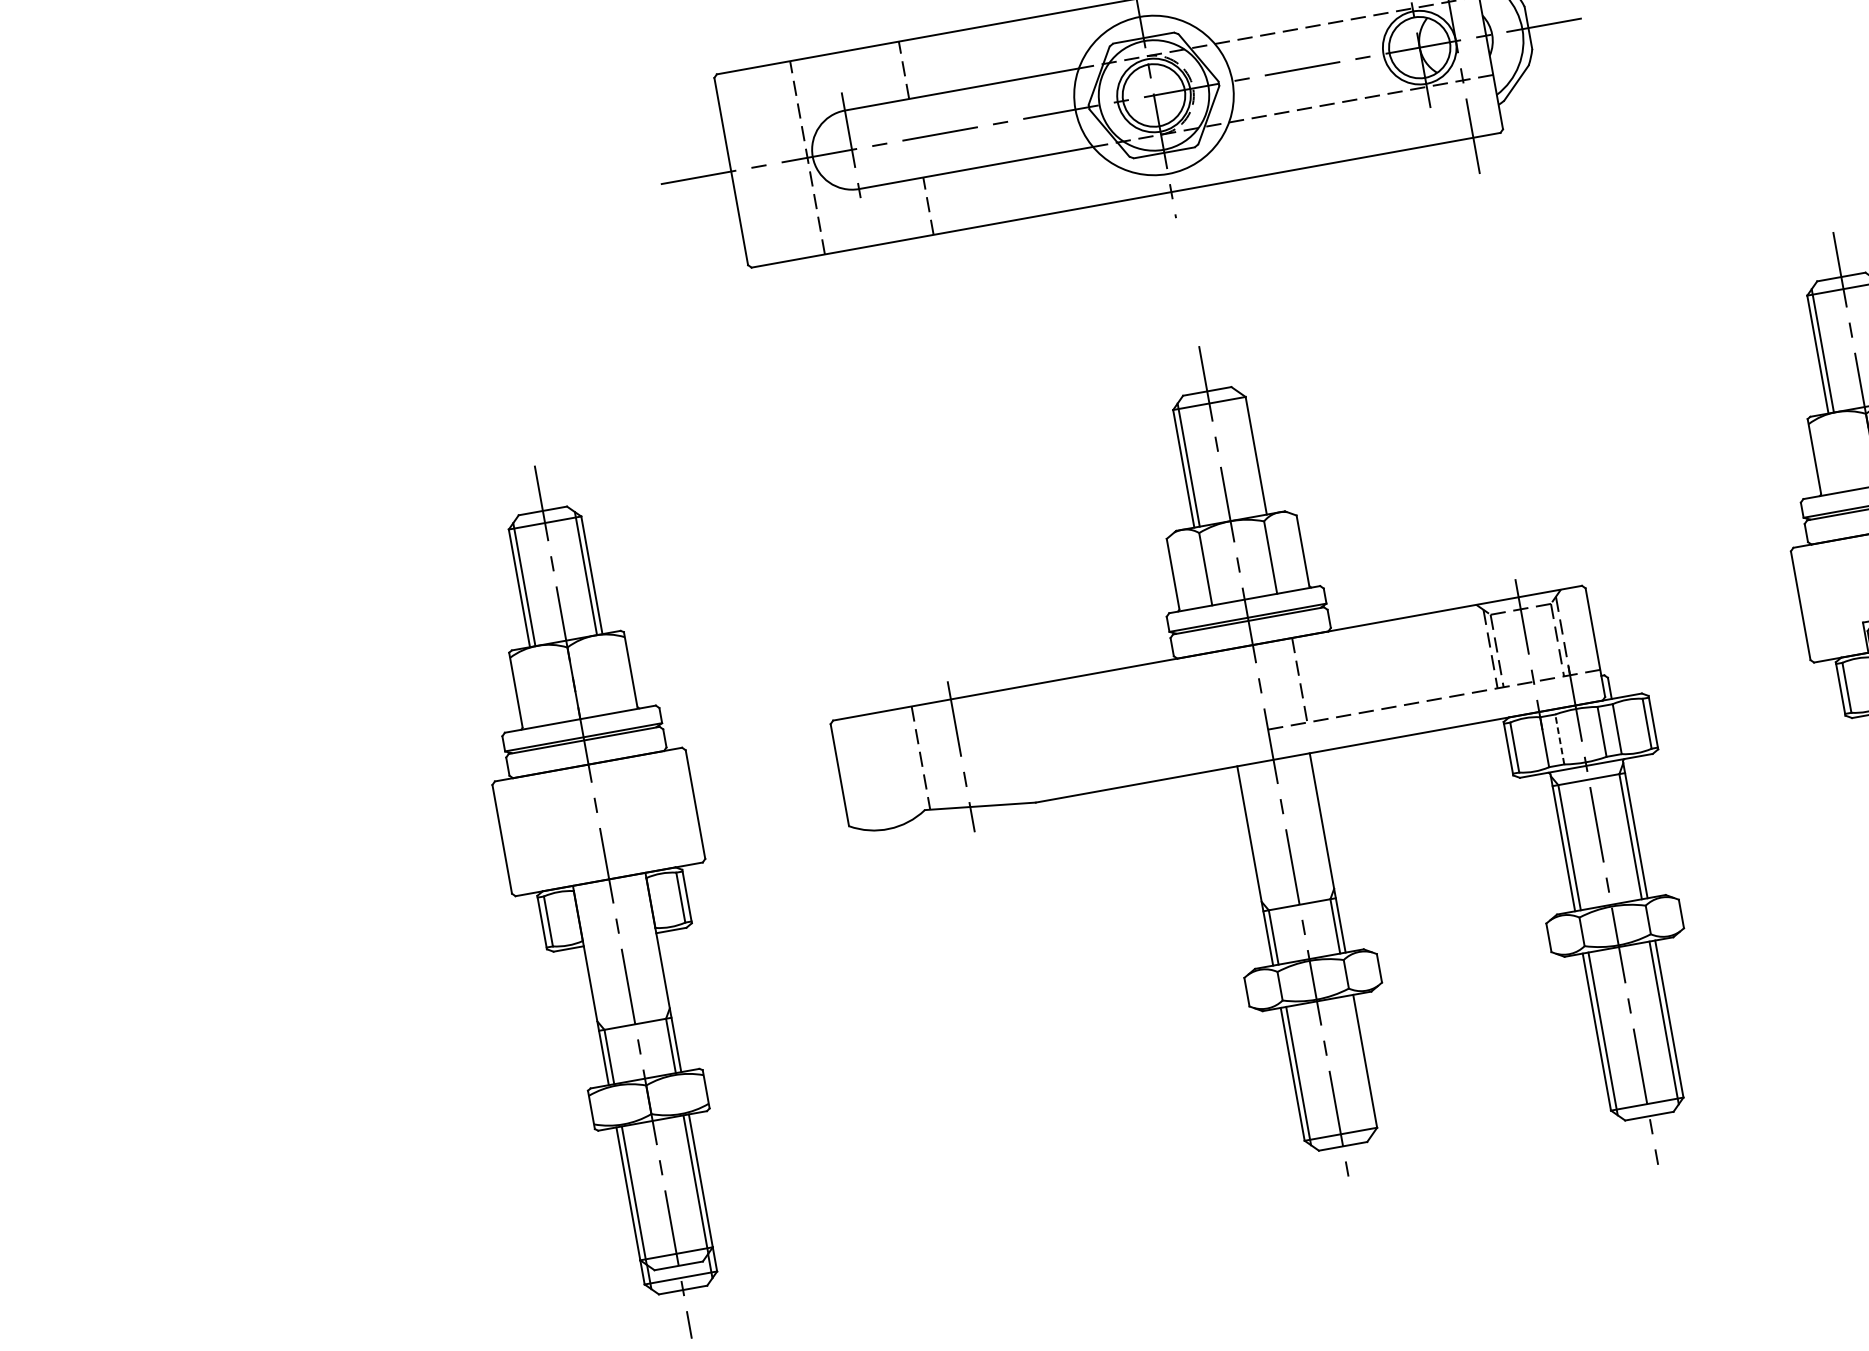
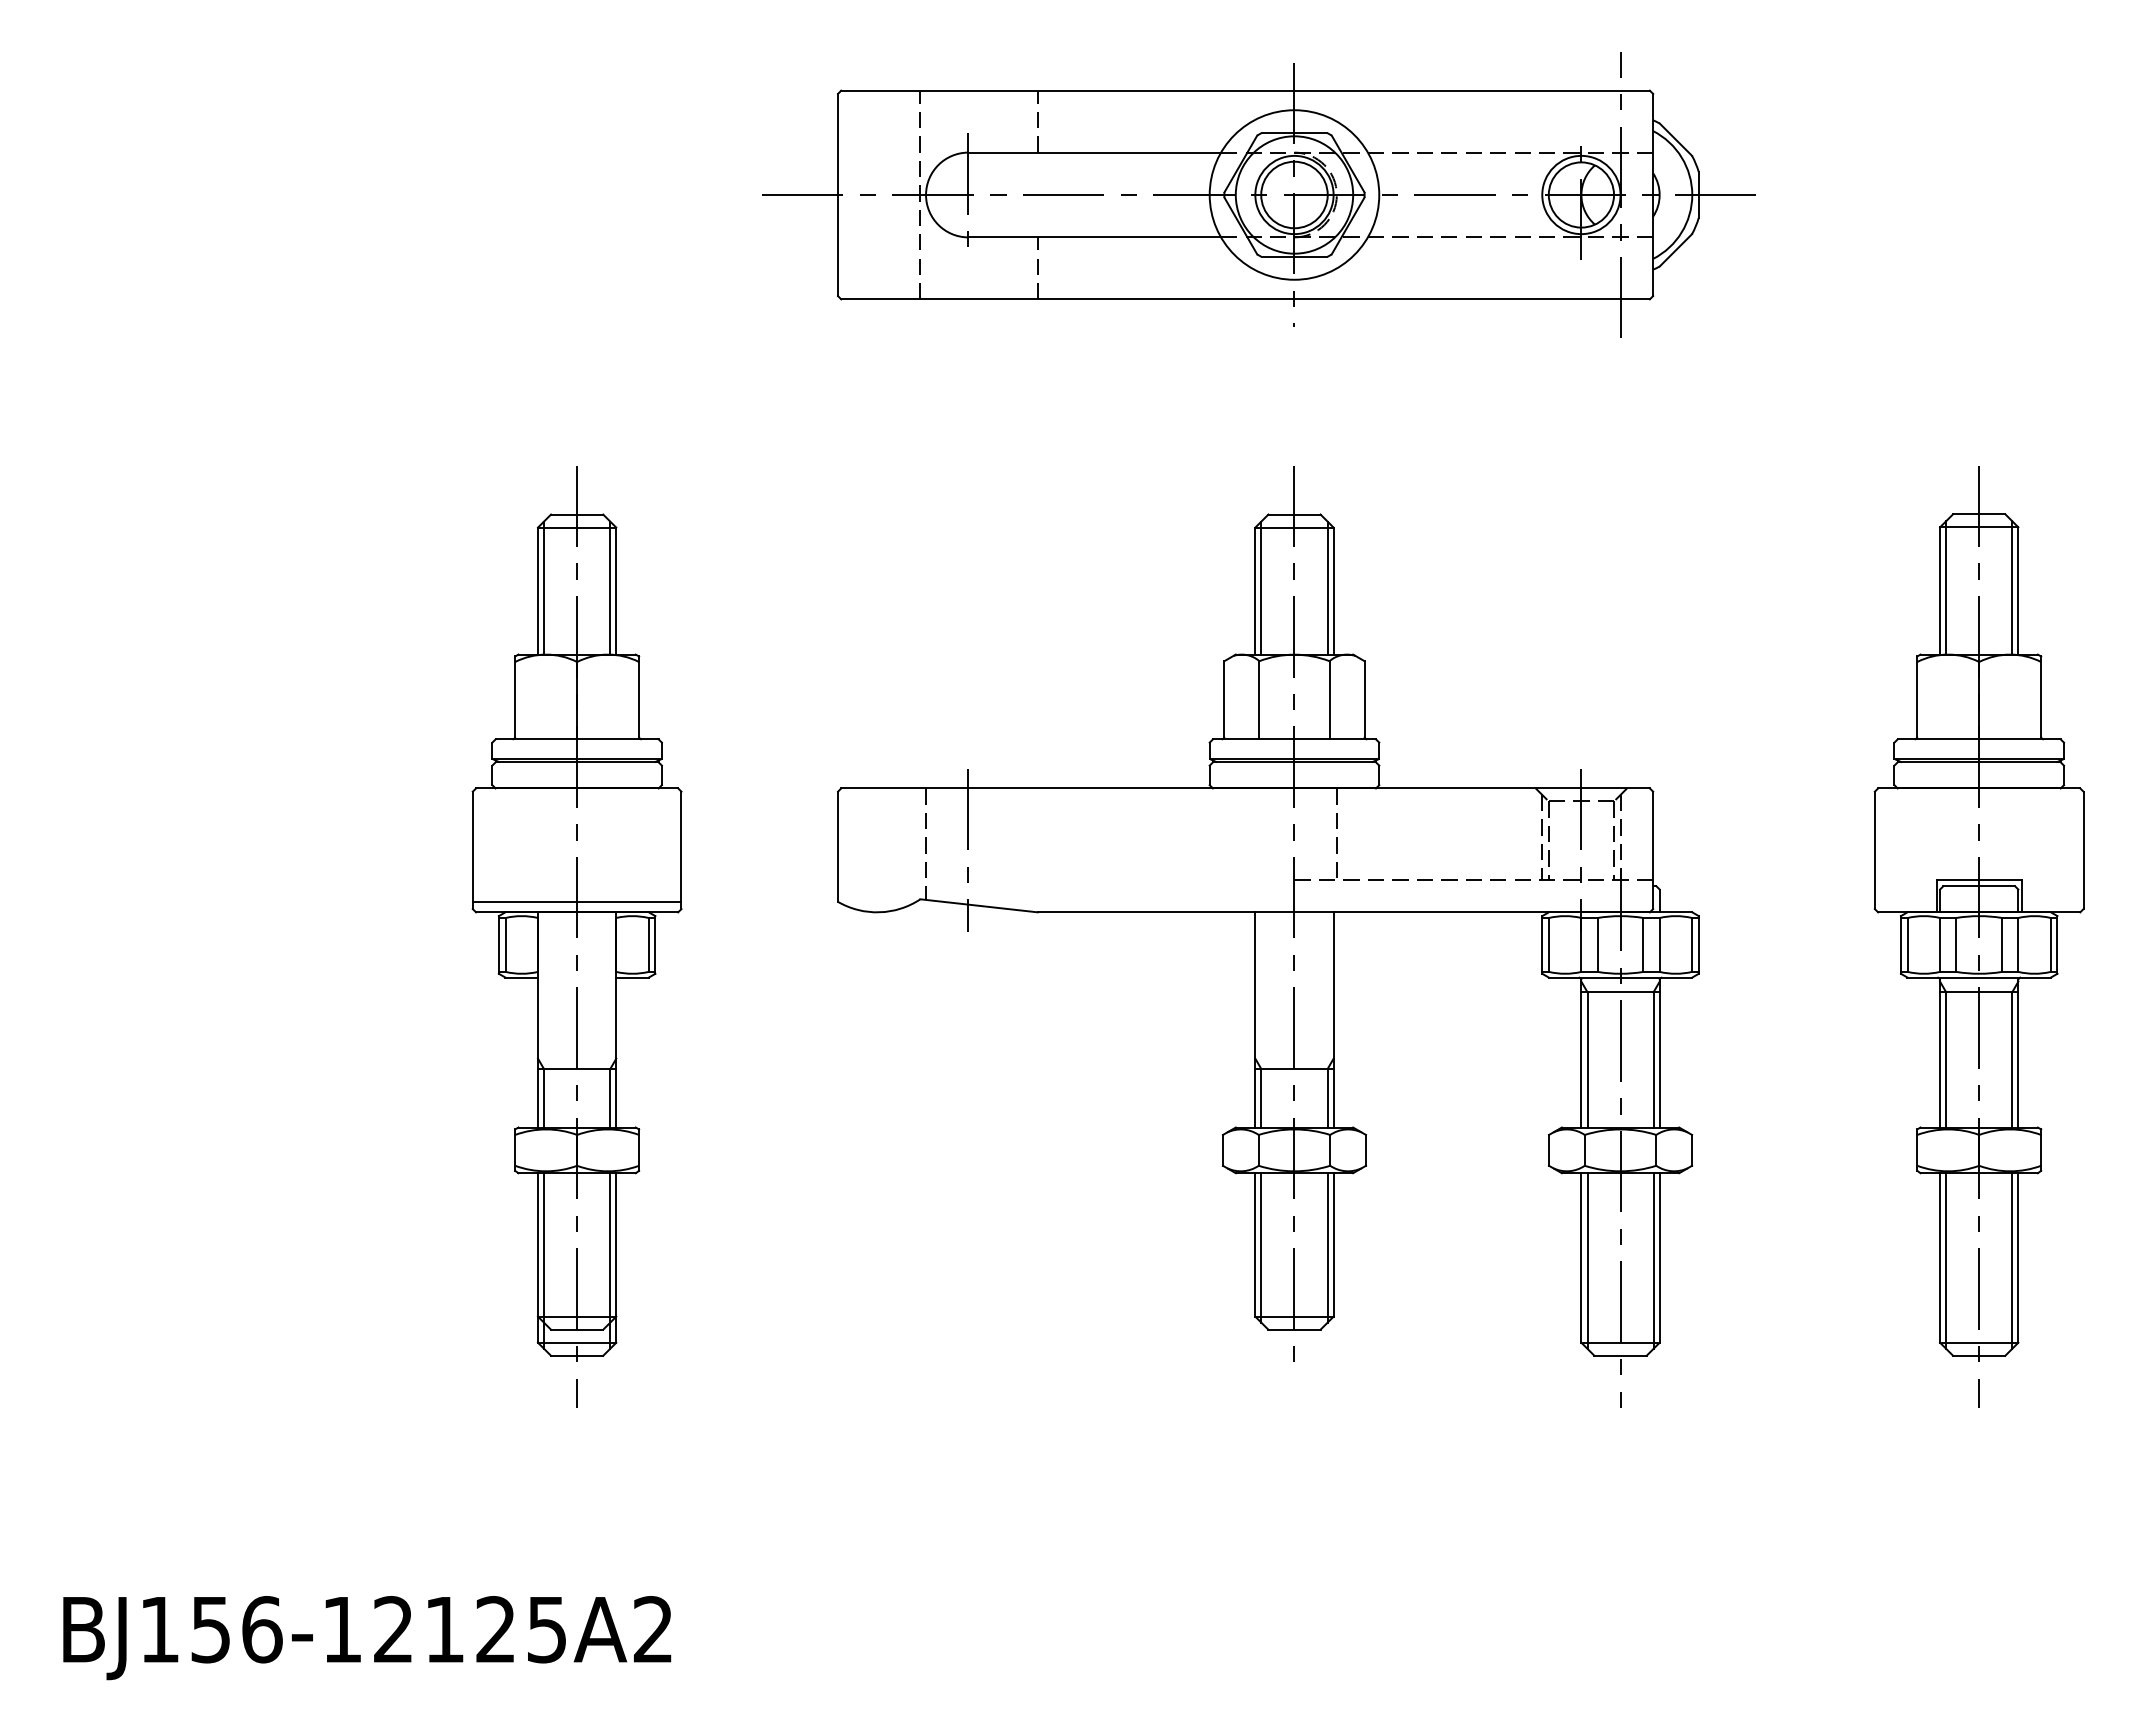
line: (1249, 453) -> (1327, 587), added
line: (1559, 739) -> (1597, 944), dashed -> solid
line: (606, 869) -> (576, 901), added
line: (1359, 1064) -> (1327, 1247), added

